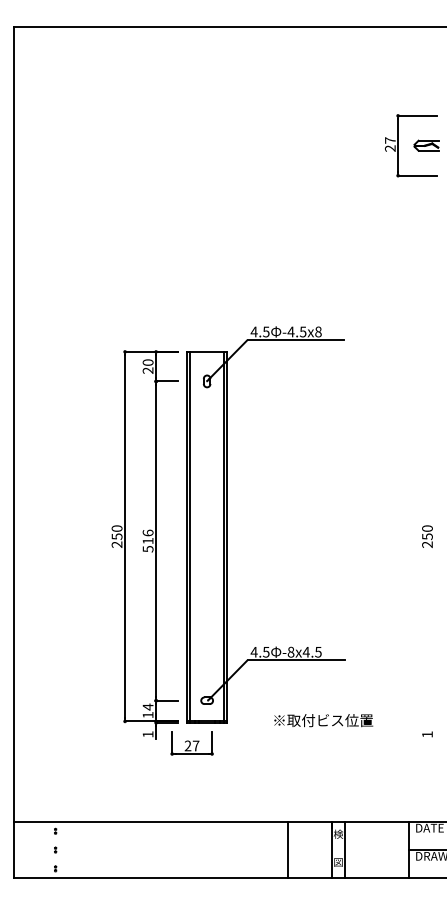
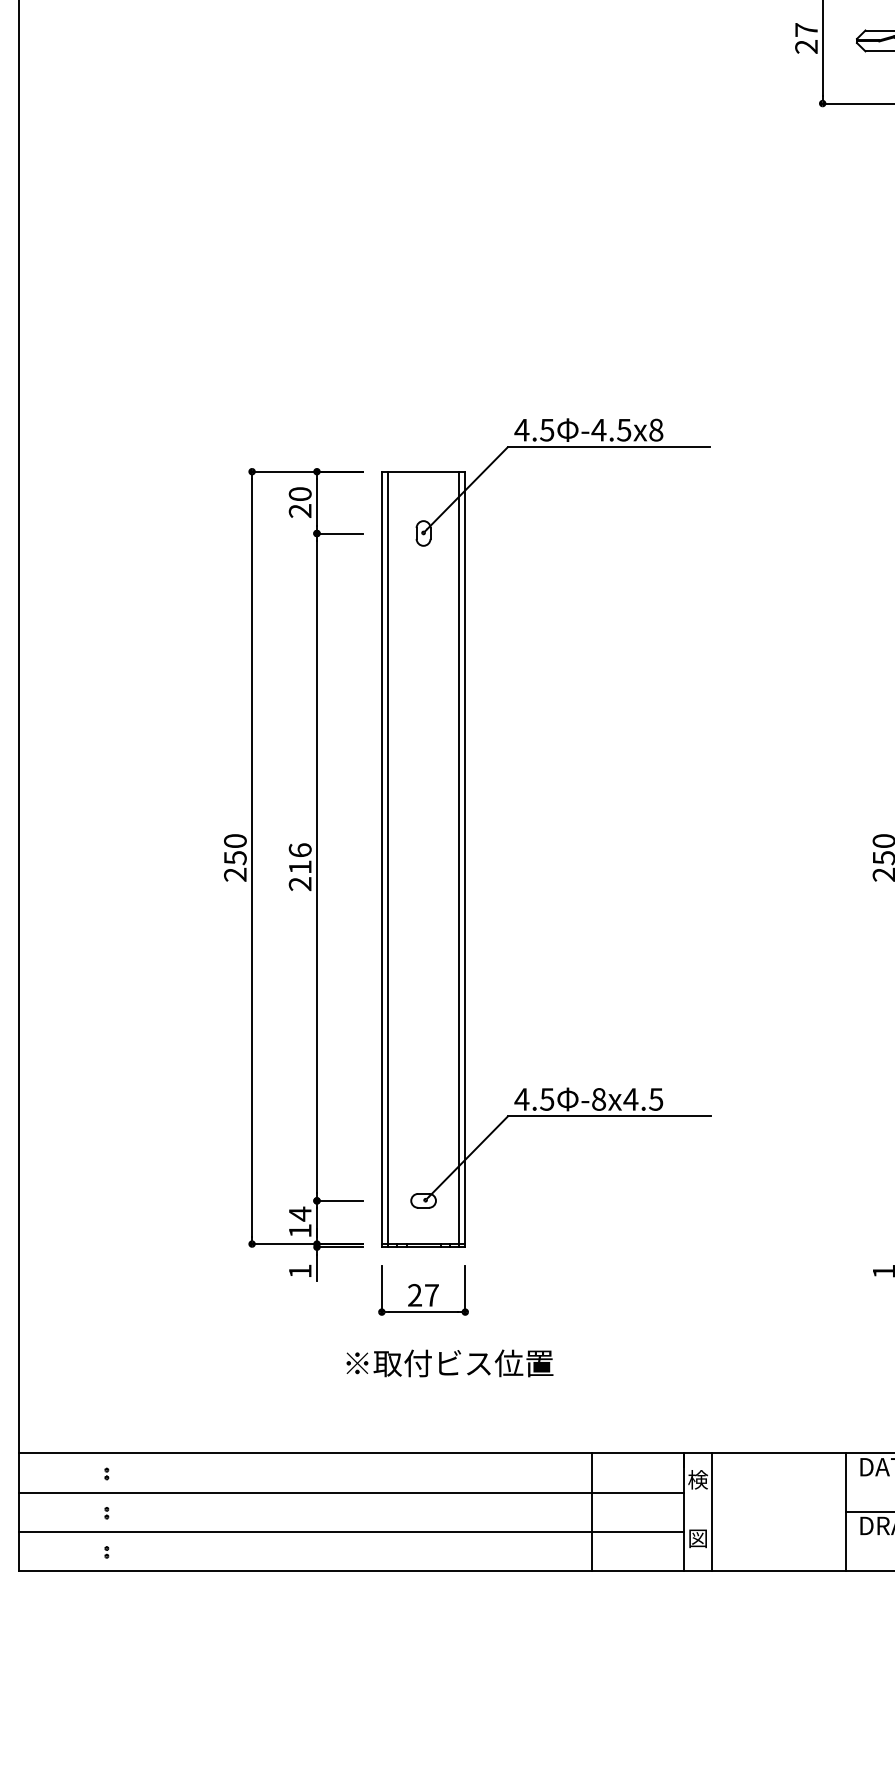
text: (147, 549) -> (298, 884), 516 -> 216
text: (323, 720) -> (449, 1363), moved
part: (191, 743) -> (422, 1290), moved
line: (172, 840) -> (351, 1492), added
line: (172, 859) -> (351, 1532), added

